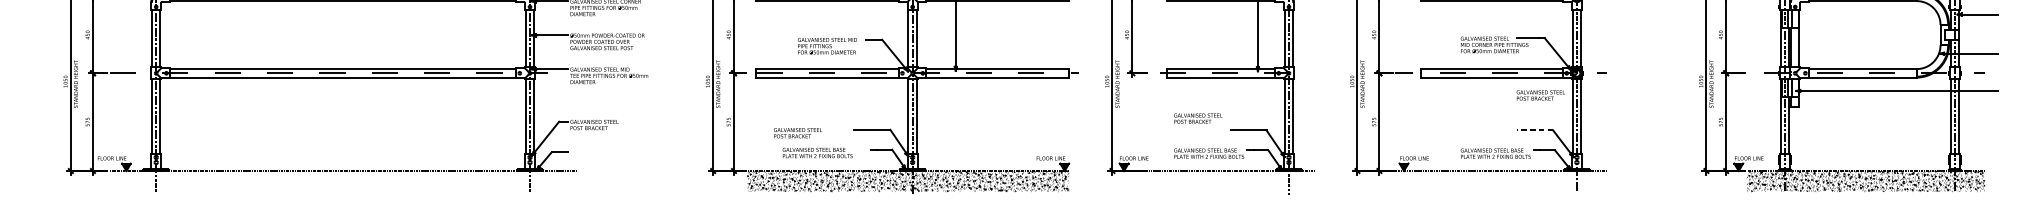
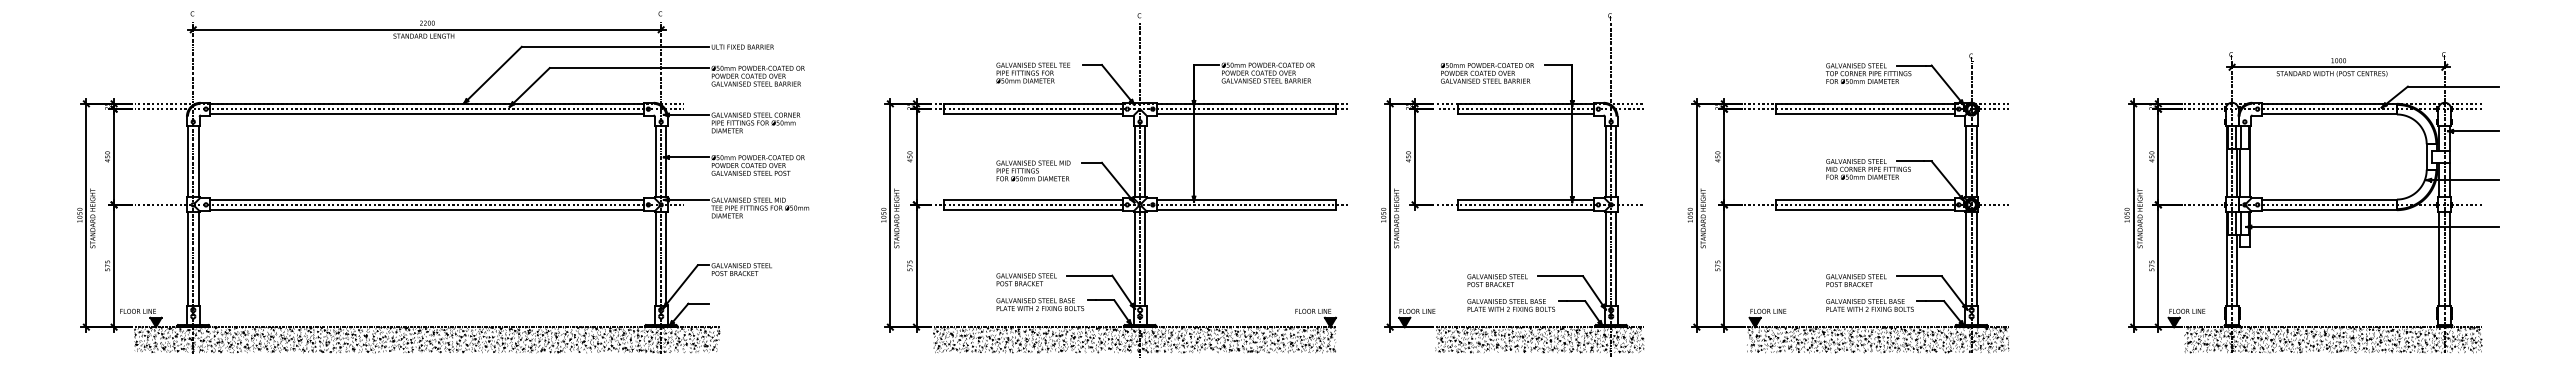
text: (1540, 95) -> (1856, 280), moved
text: (1198, 118) -> (1497, 280), moved
line: (1535, 130) -> (1919, 276), dashed -> solid
text: (797, 132) -> (1026, 279), moved
text: (817, 152) -> (1040, 304), moved
hatch: (342, 180) -> (426, 339), added
hatch: (1231, 180) -> (1539, 339), added
hatch: (1501, 180) -> (1877, 339), added

